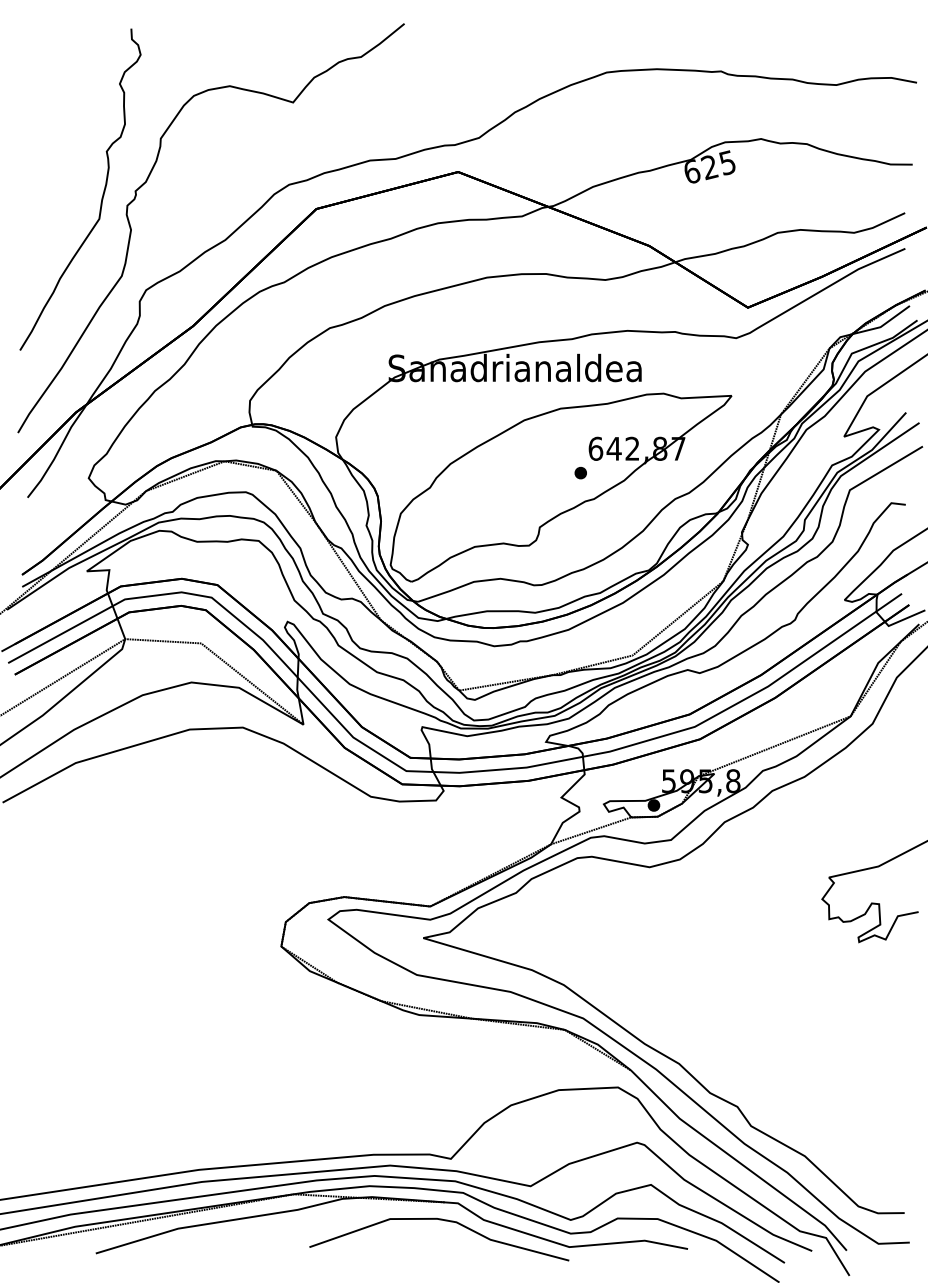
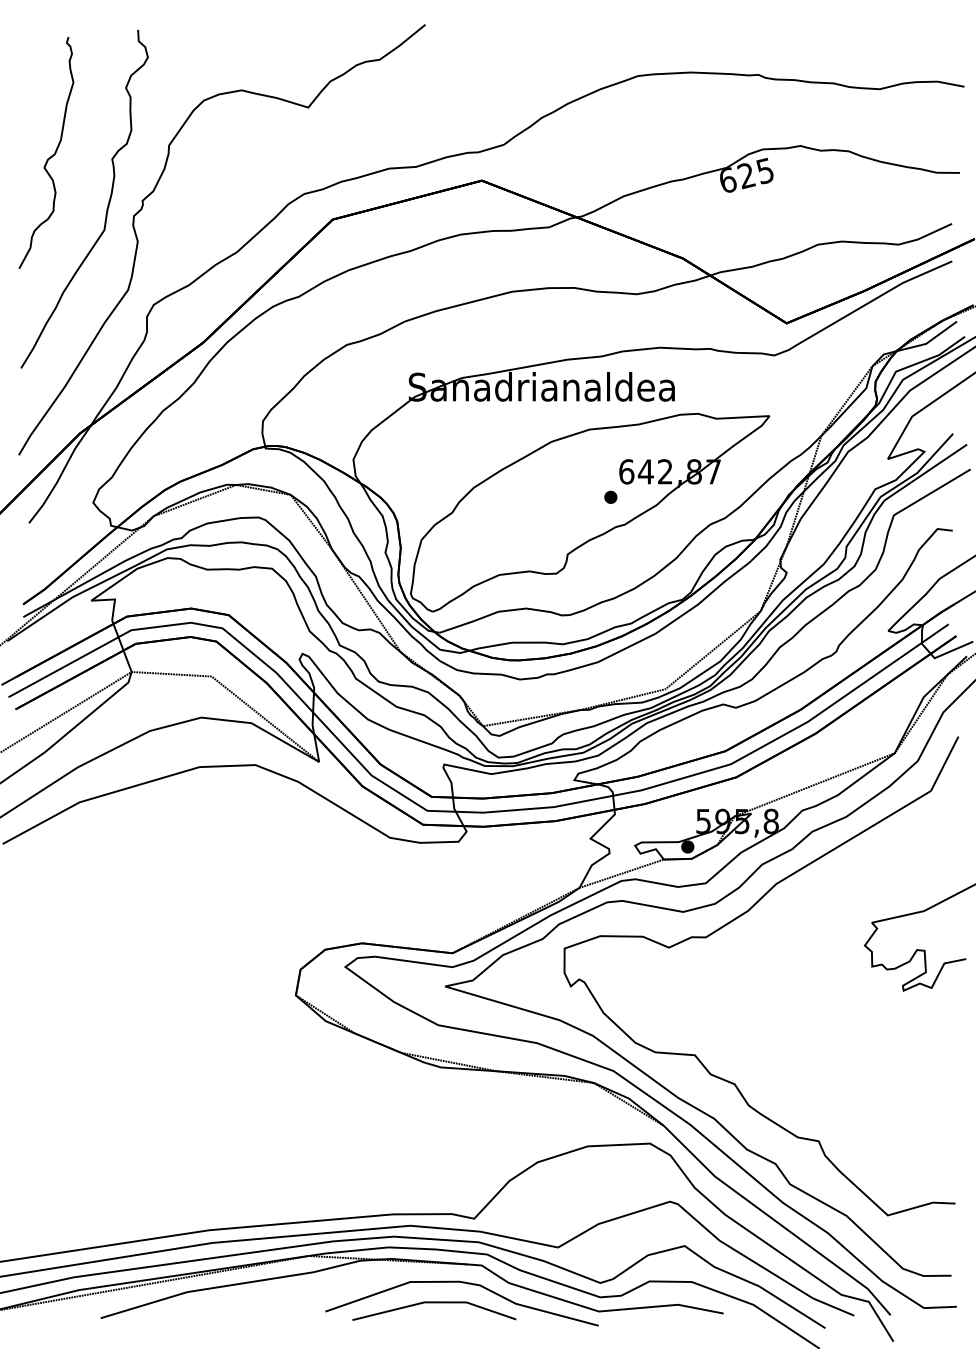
curve: (48, 149) -> (50, 156), added
curve: (694, 878) -> (730, 923), added
line: (413, 1239) -> (434, 1303), added

